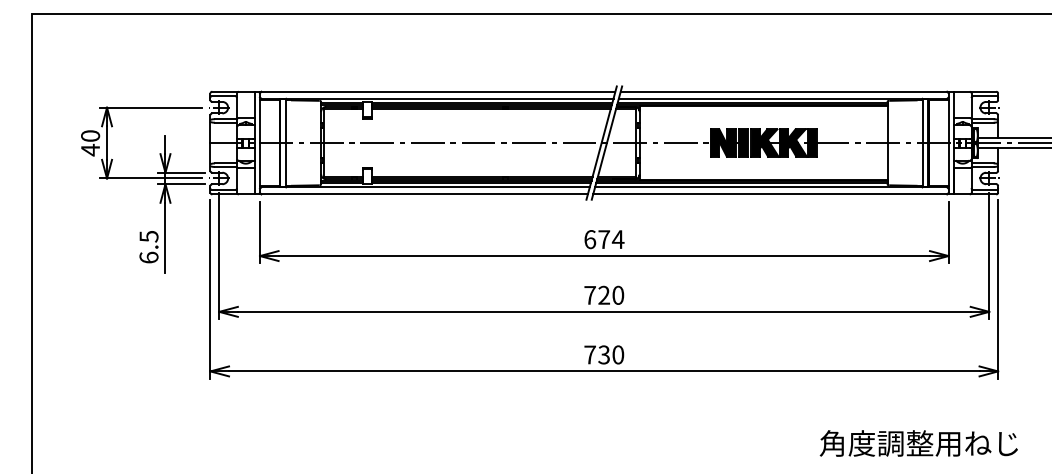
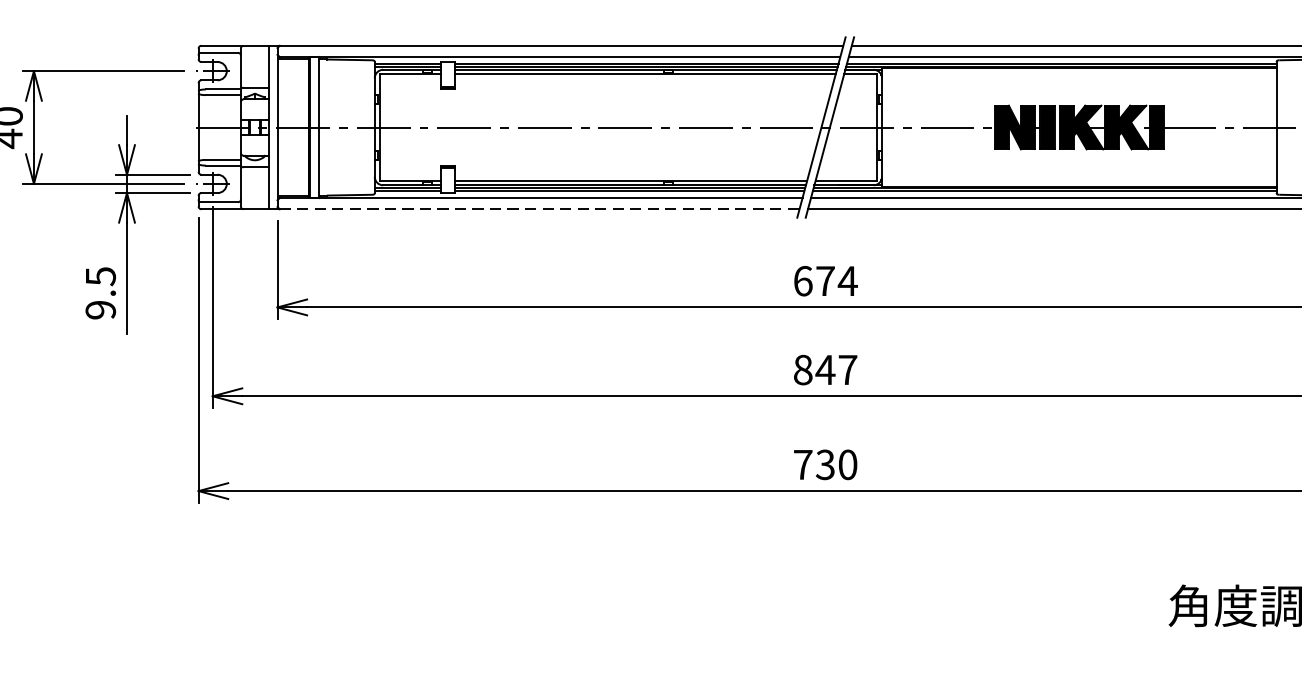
line: (425, 194) -> (540, 209), solid -> dashed
text: (148, 257) -> (99, 309), 6.5 -> 9.5
text: (604, 294) -> (825, 368), 720 -> 847

